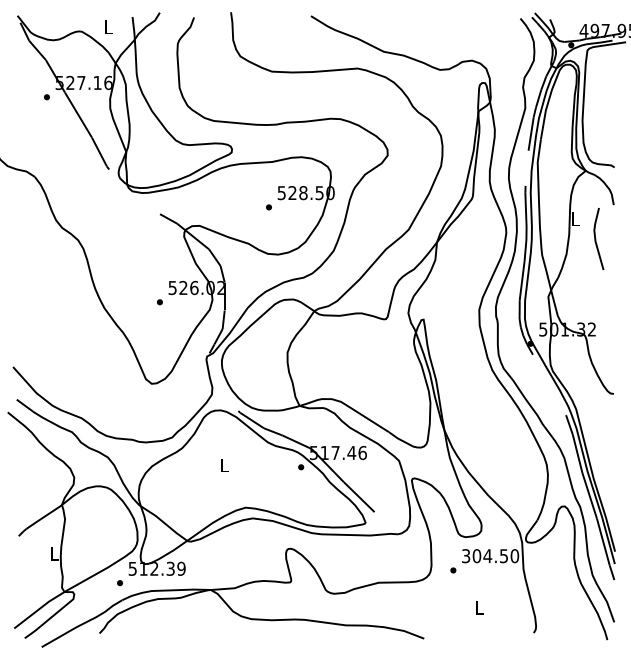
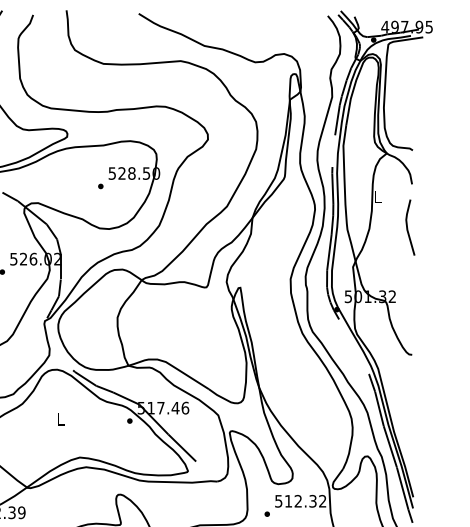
line: (596, 238) -> (408, 227), moved
text: (490, 556) -> (300, 501), 304.50 -> 512.32

